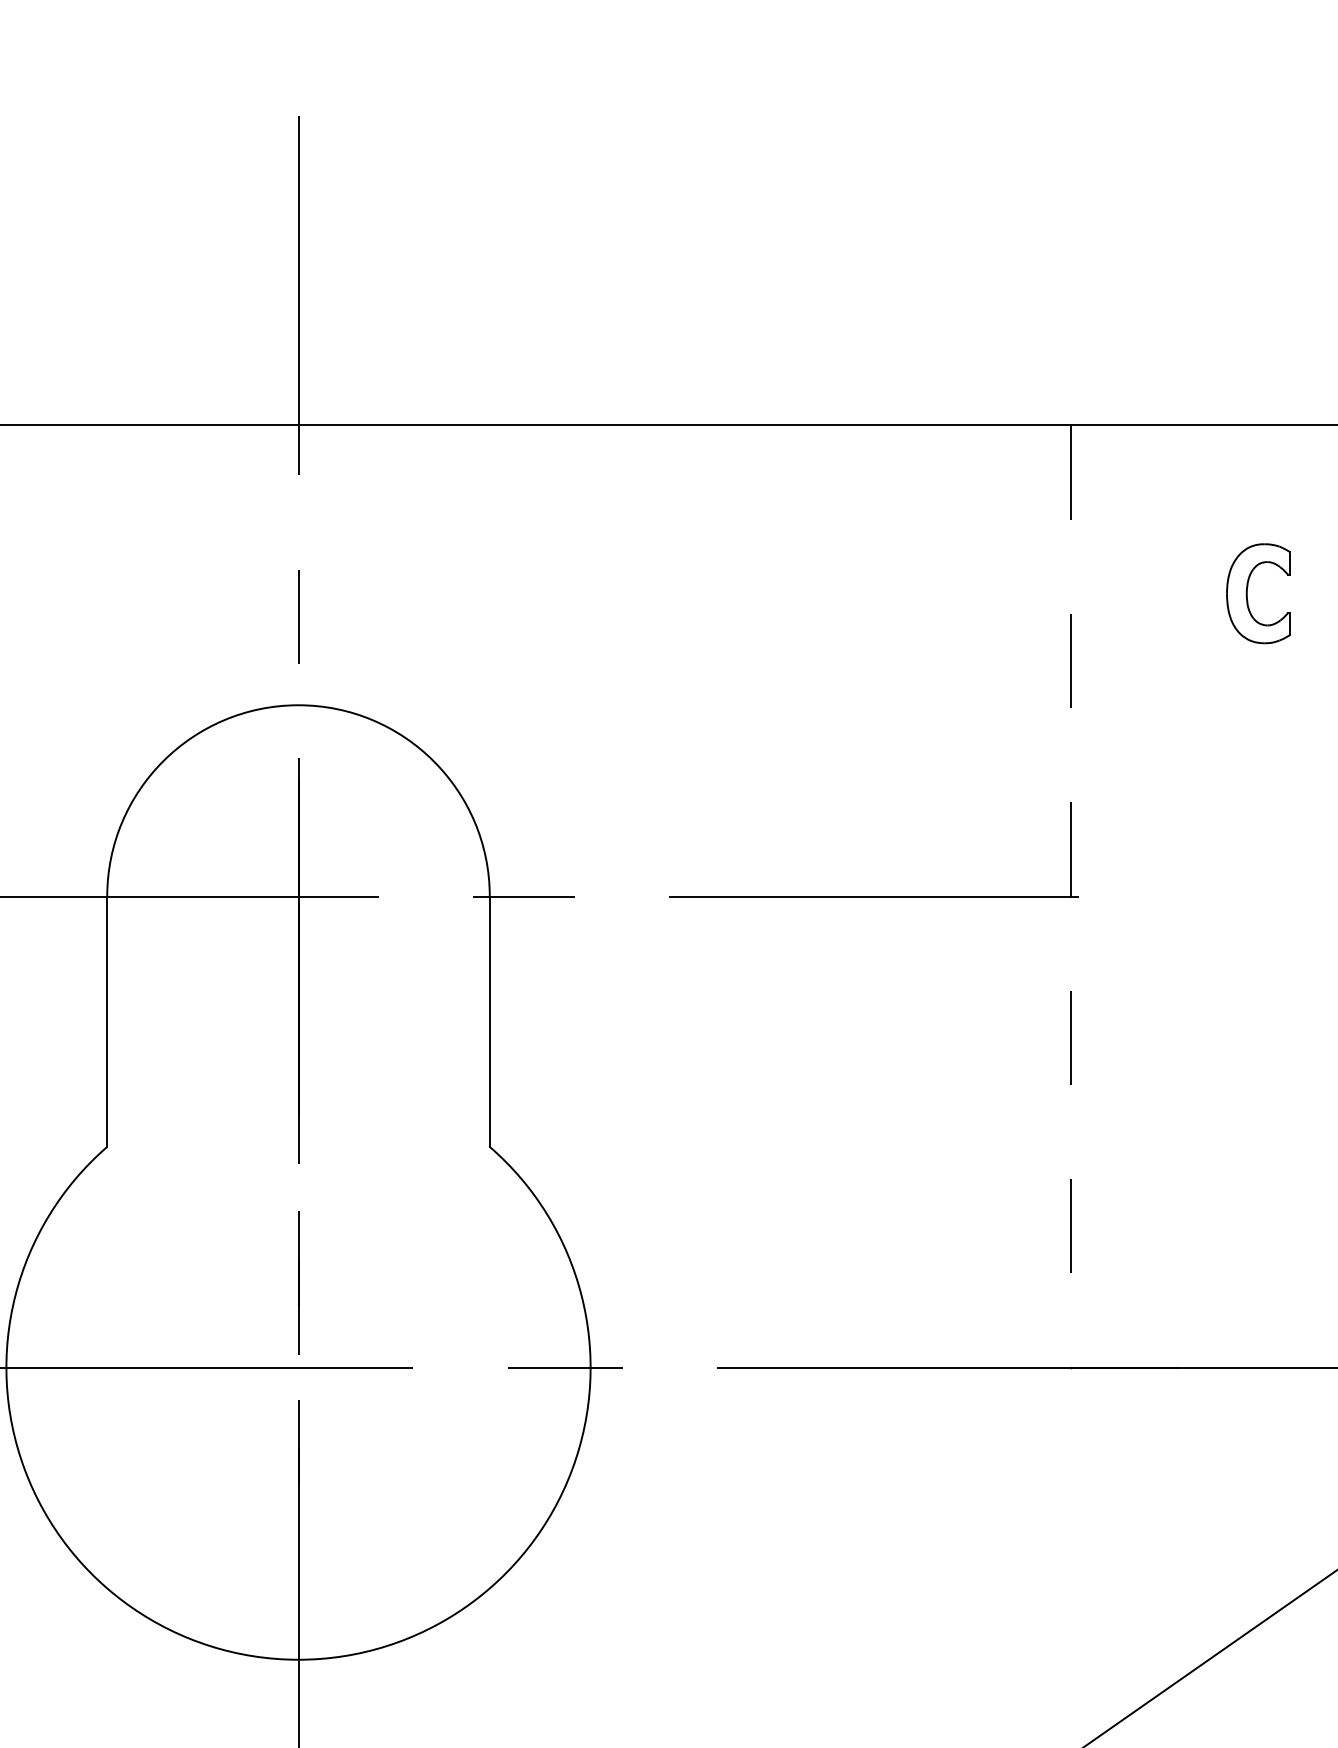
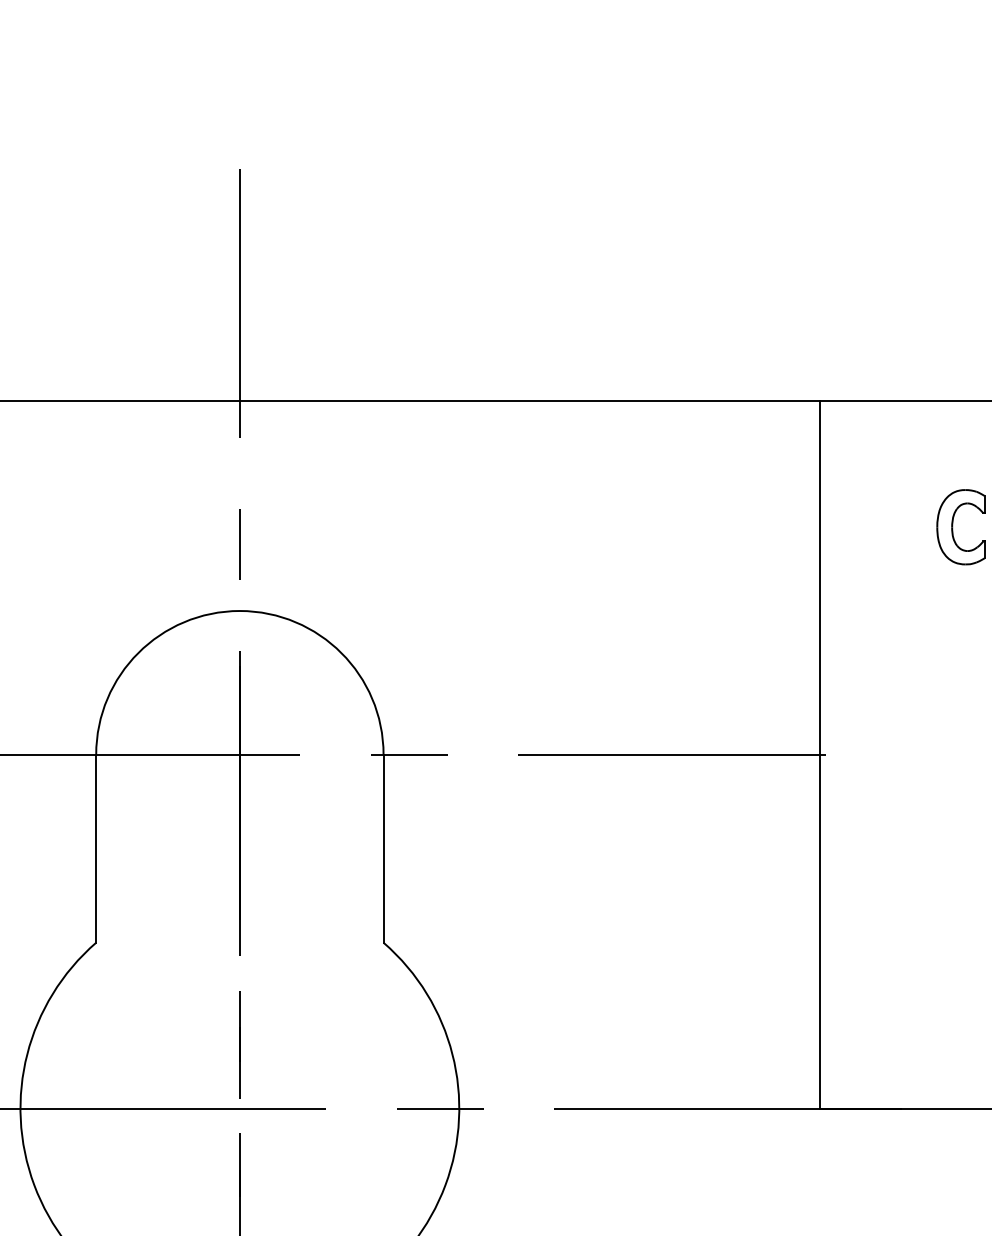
line: (1071, 897) -> (820, 755), dashed -> solid

